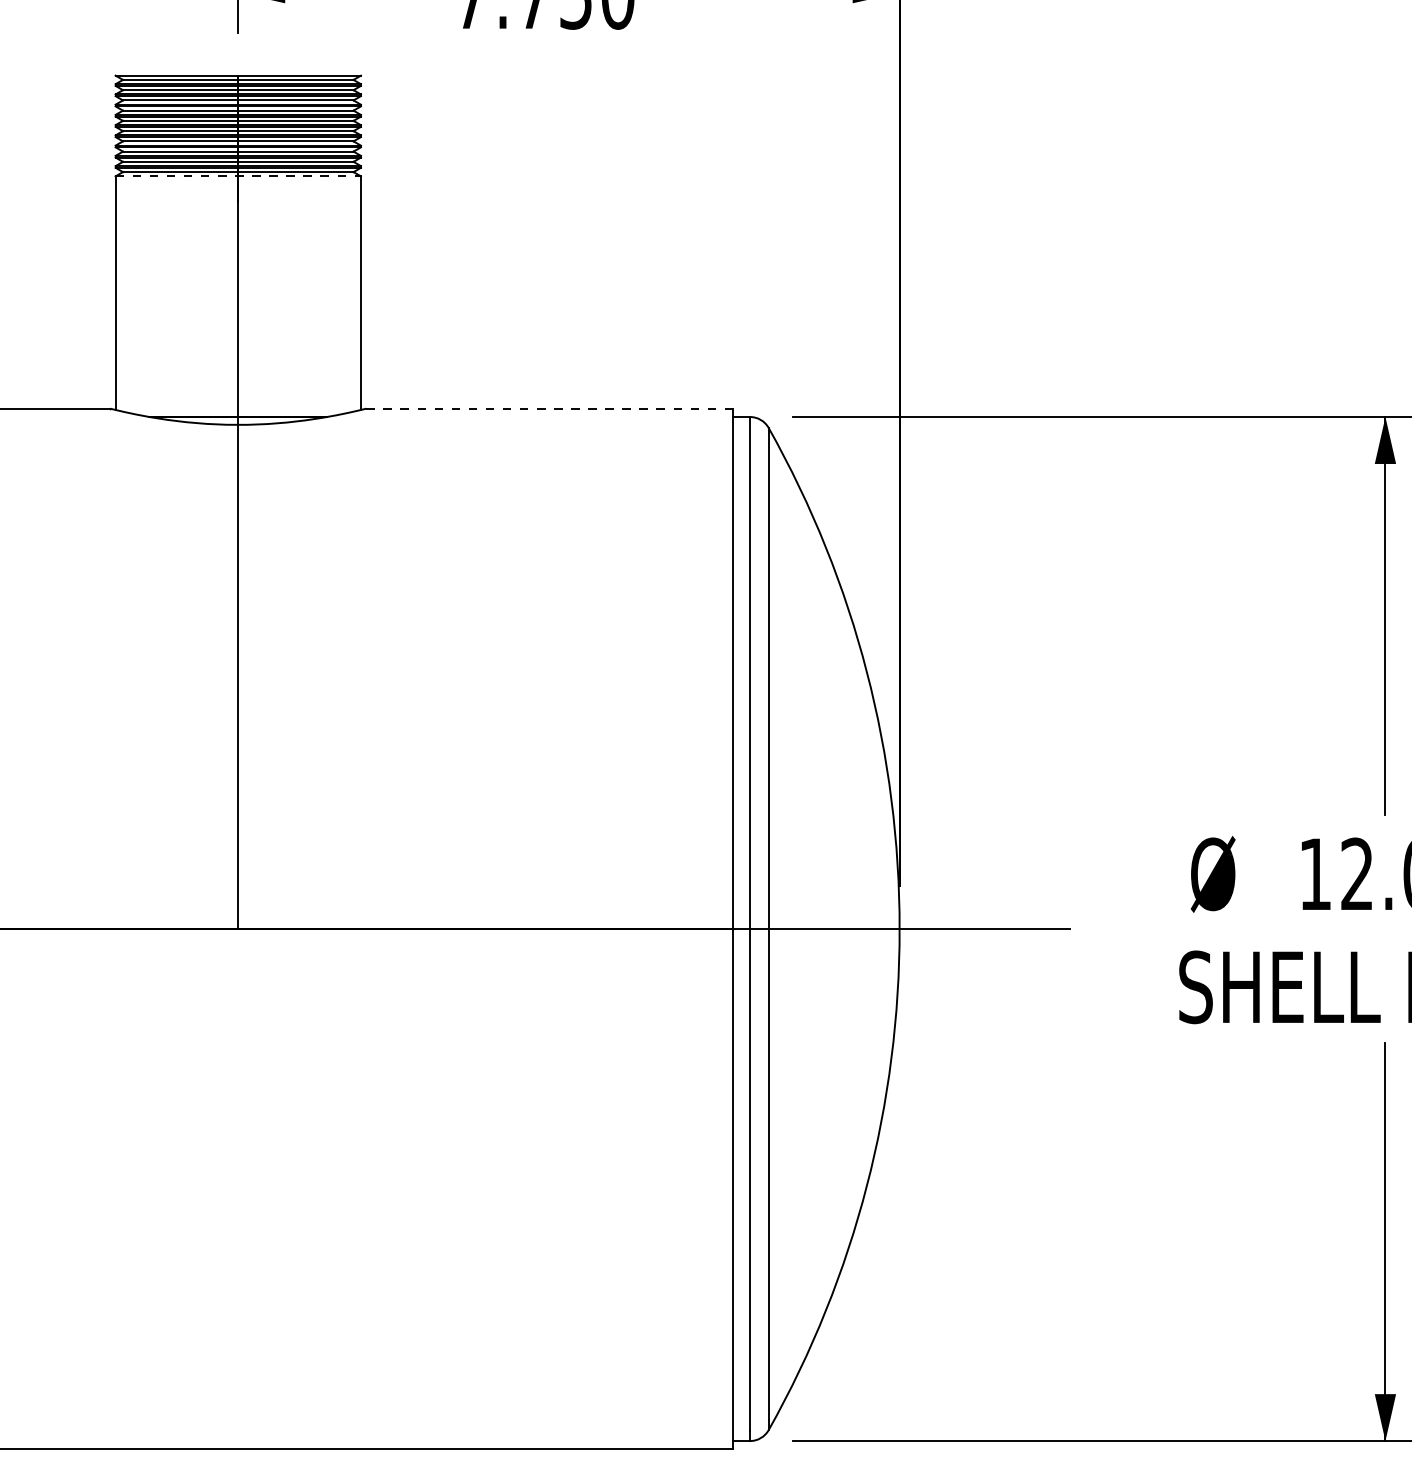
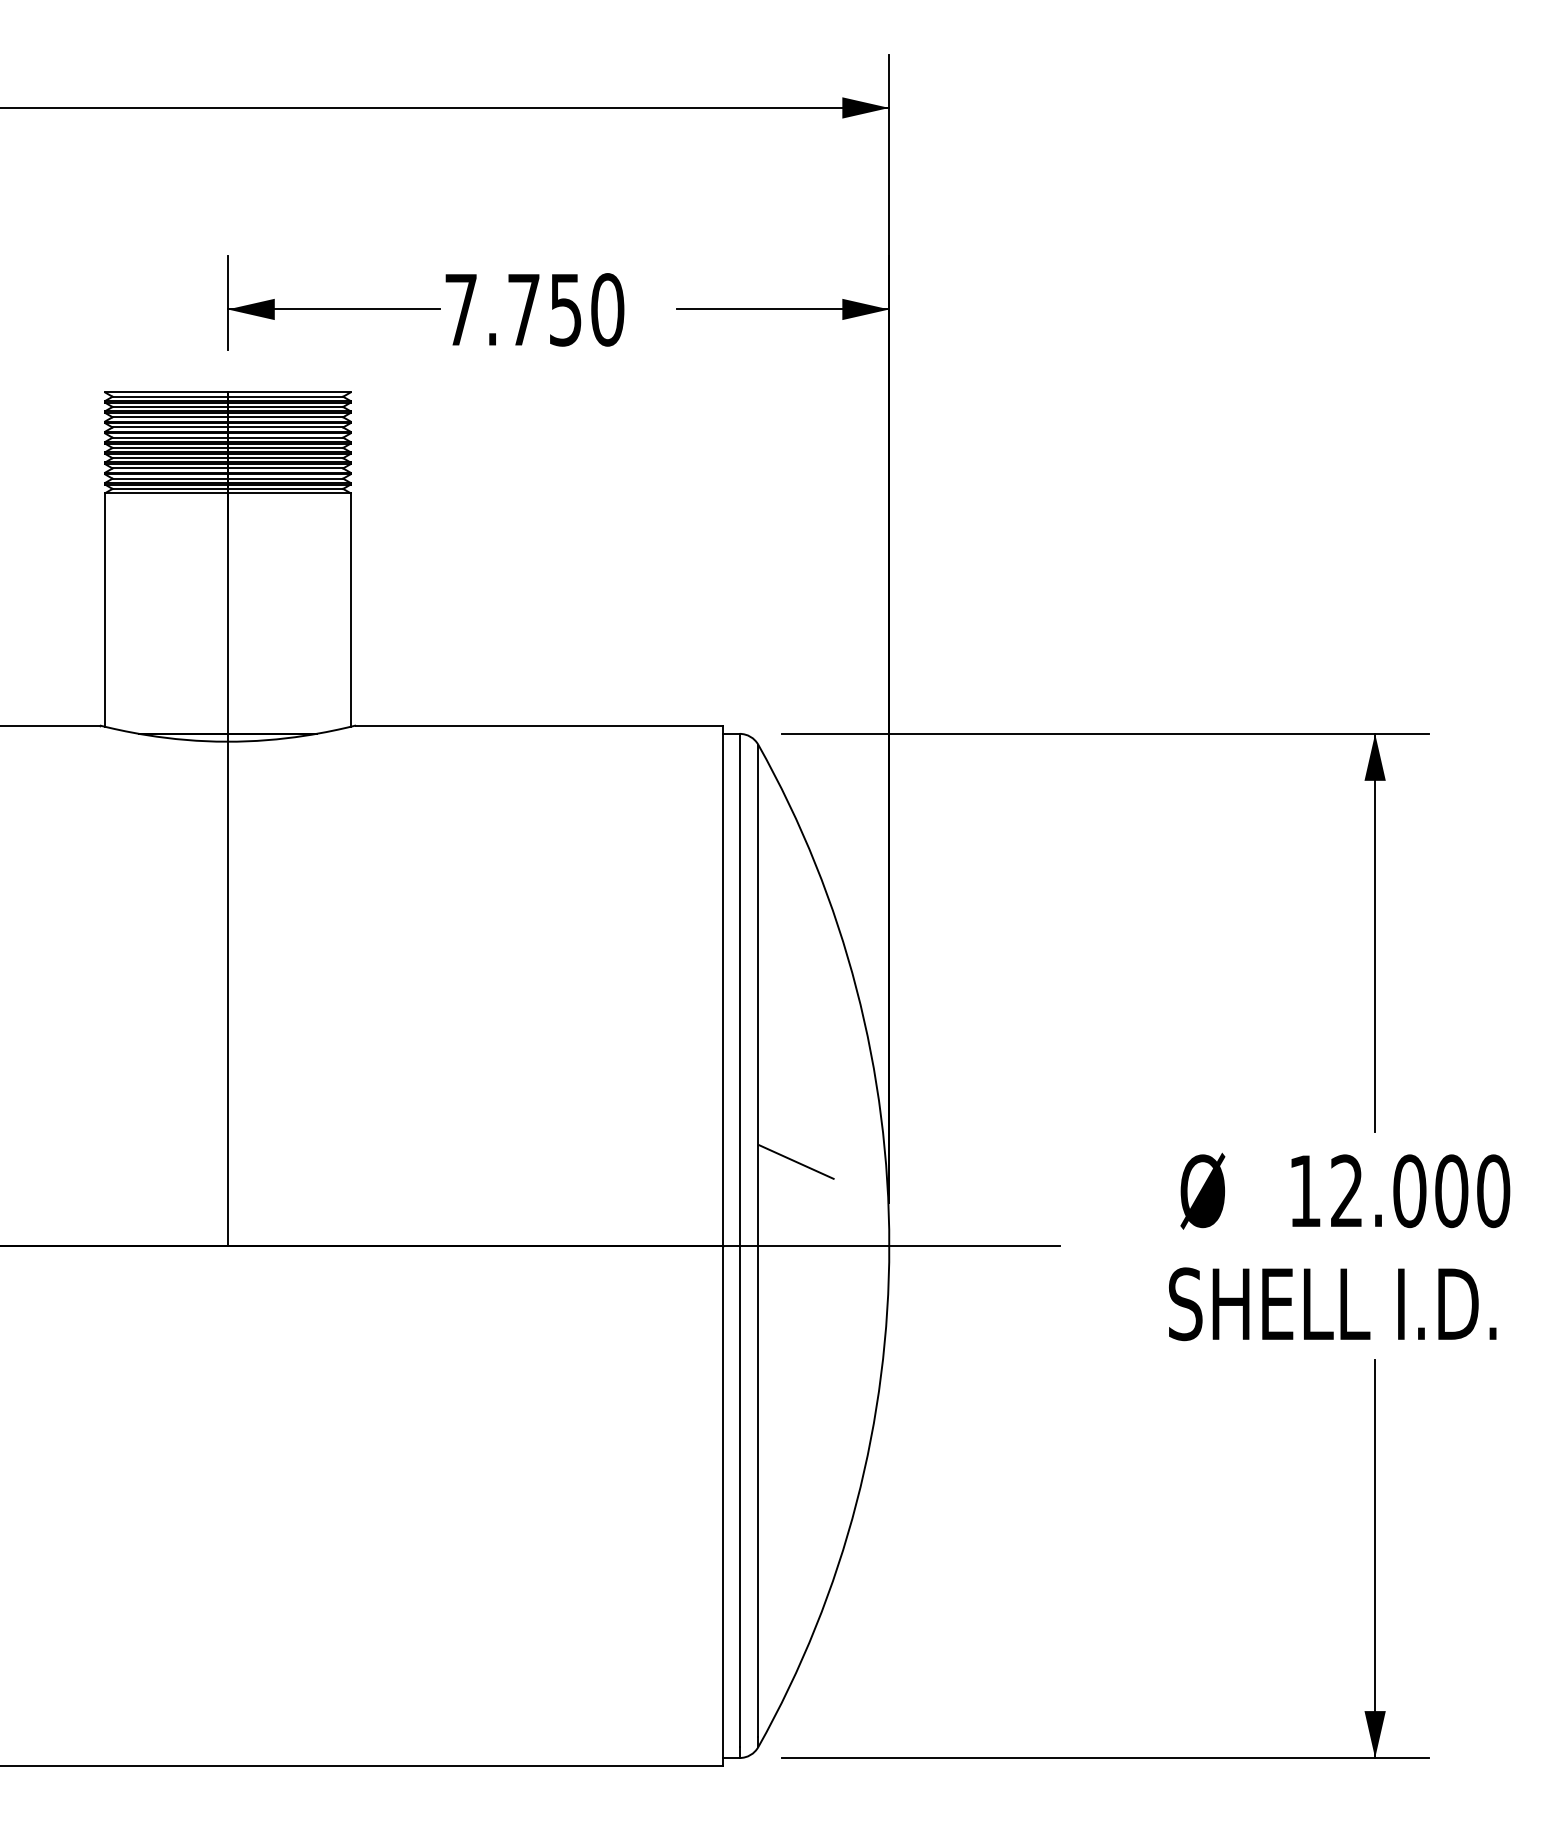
line: (237, 176) -> (227, 493), dashed -> solid
line: (549, 408) -> (539, 725), dashed -> solid
line: (806, 844) -> (796, 1161), added

